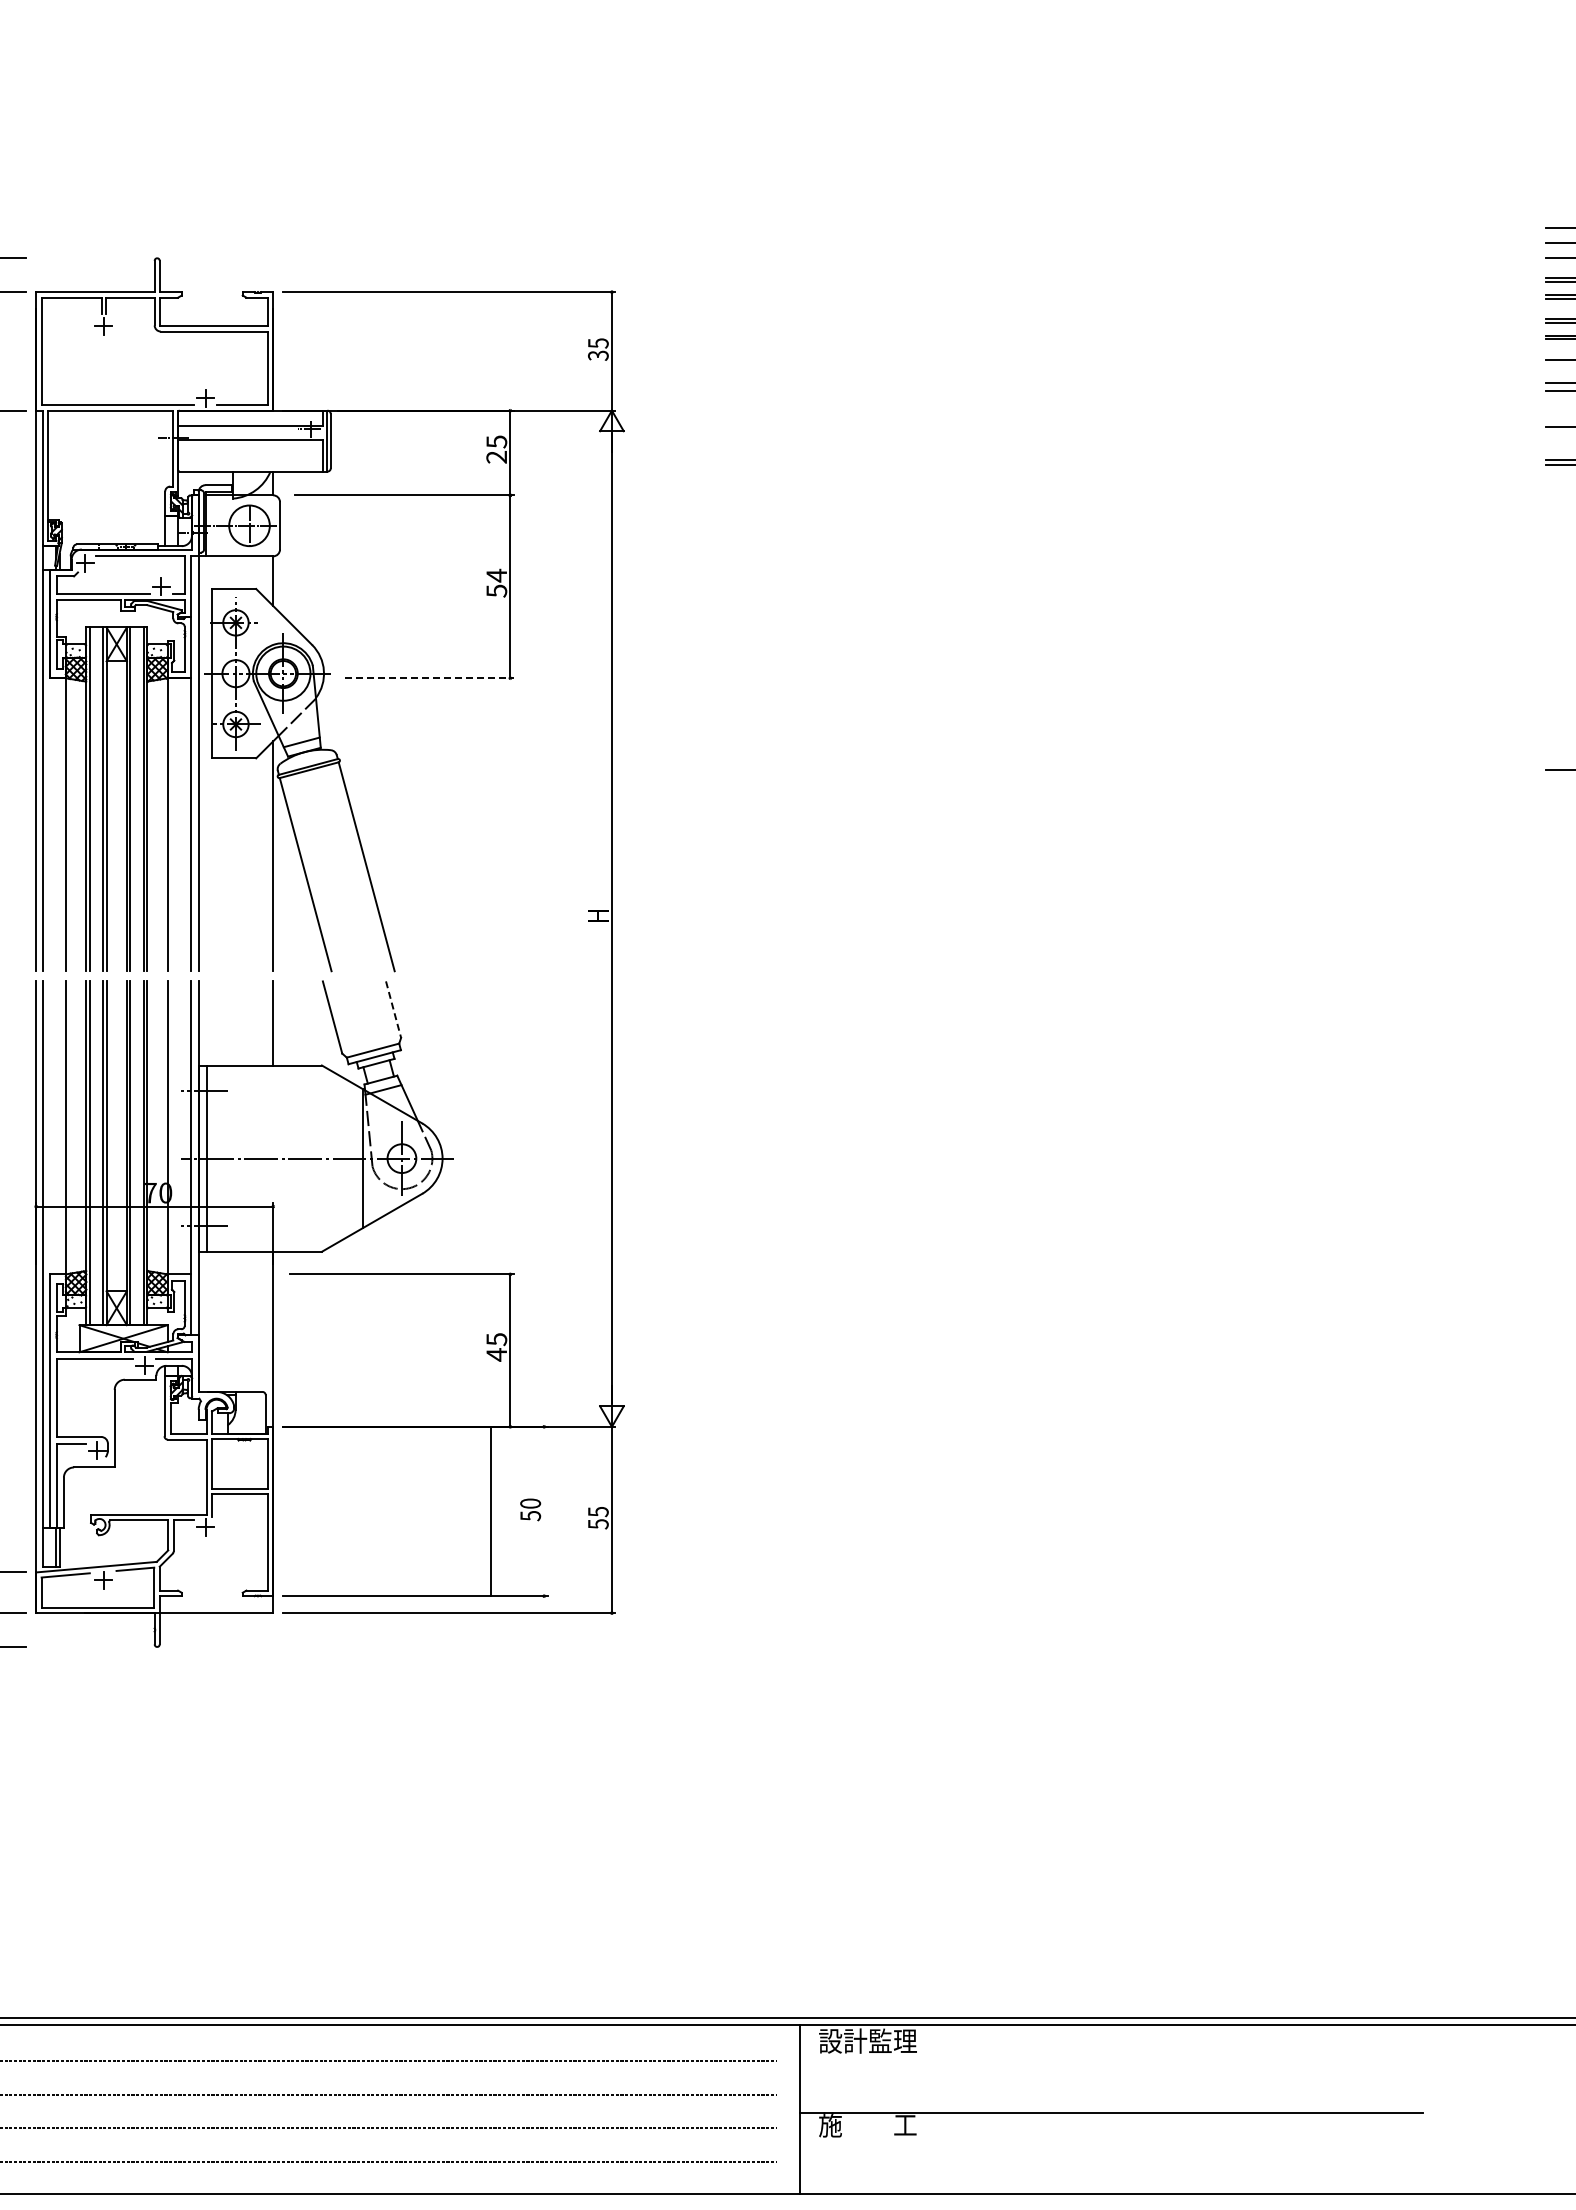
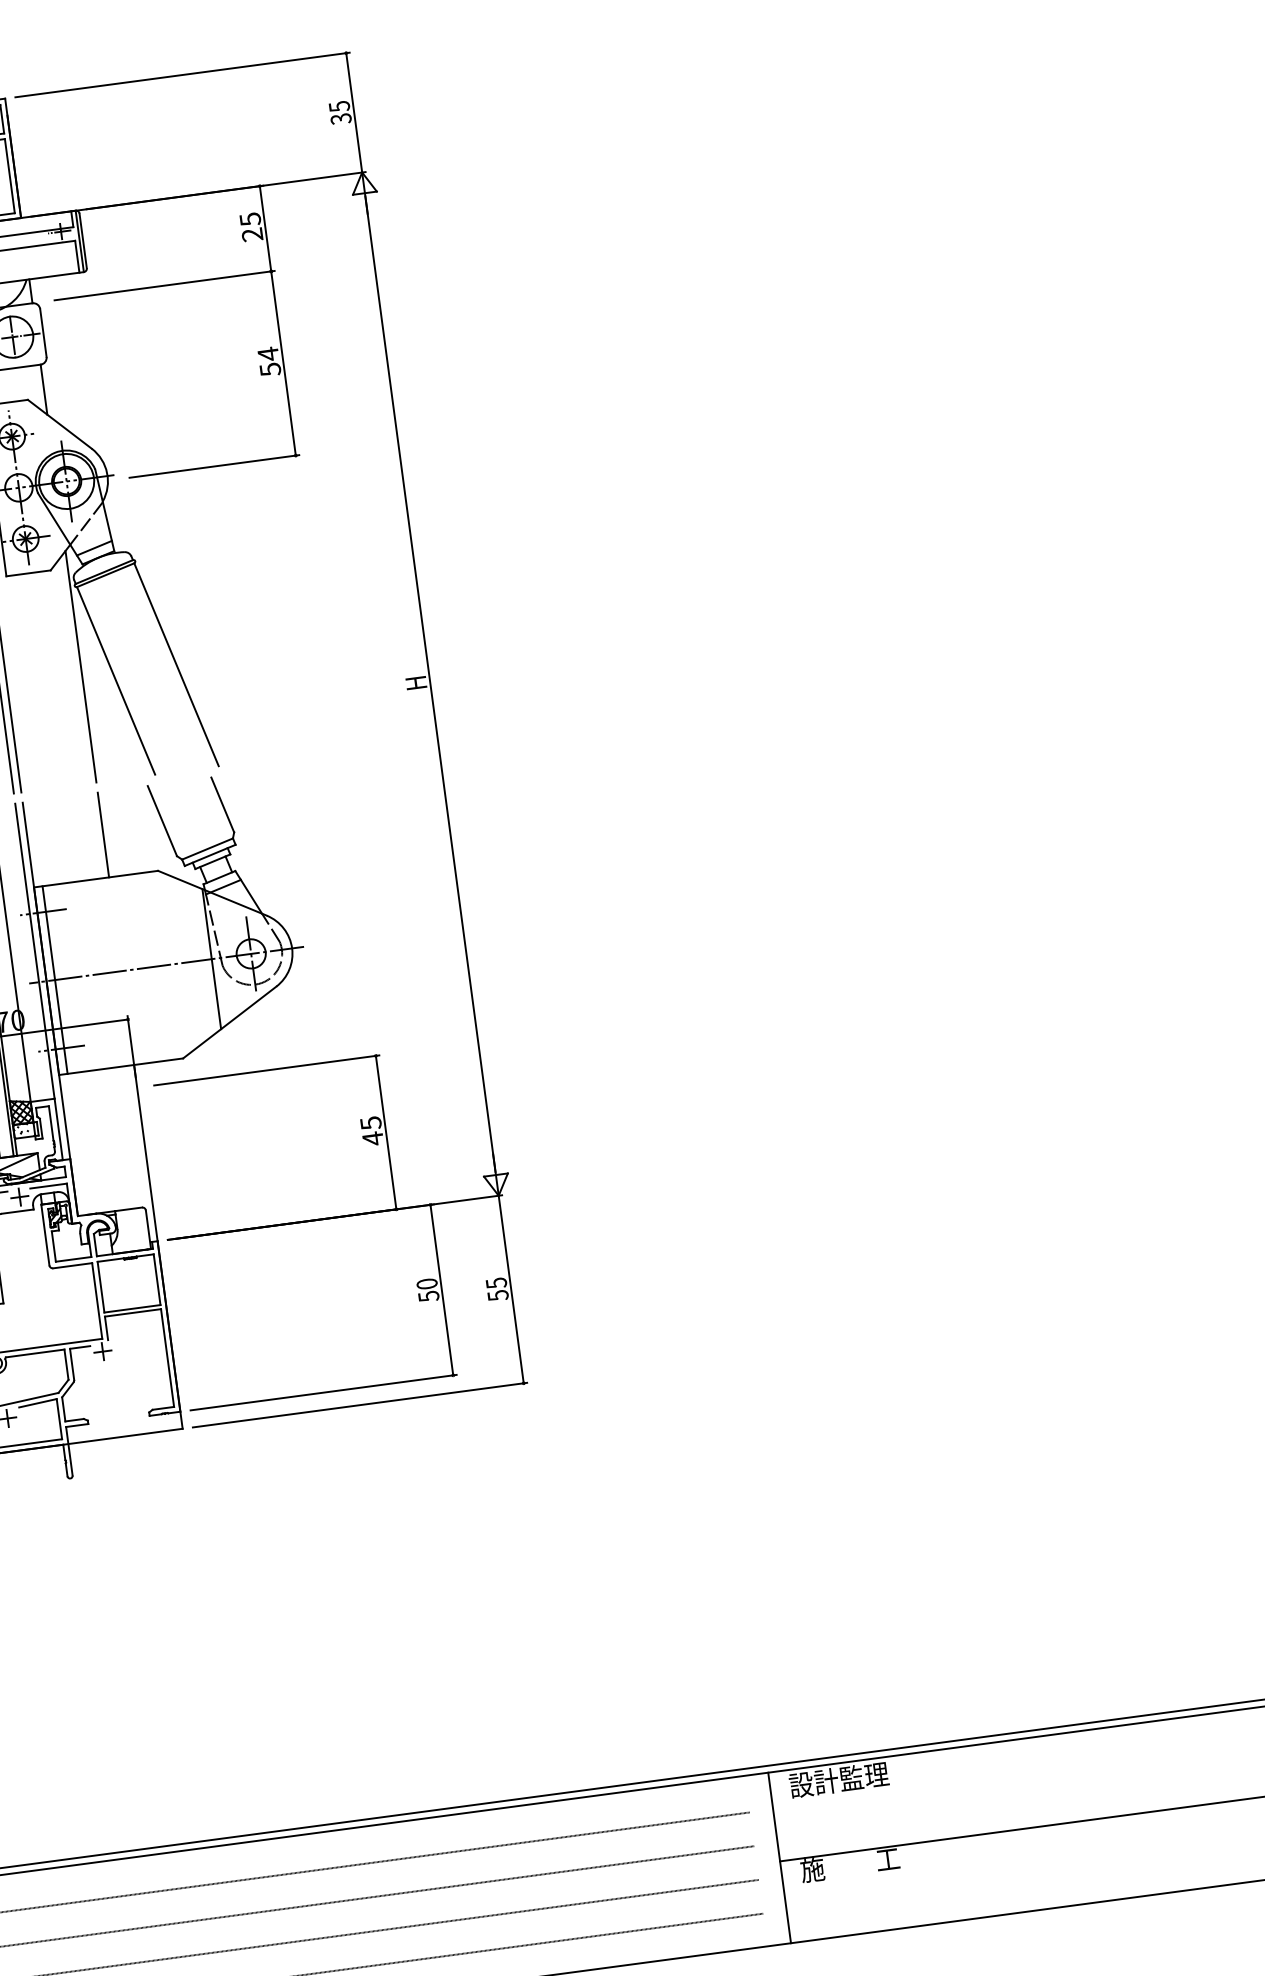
line: (429, 678) -> (214, 466), dashed -> solid
line: (393, 1010) -> (222, 805), dashed -> solid
line: (491, 1511) -> (442, 1290), moved

